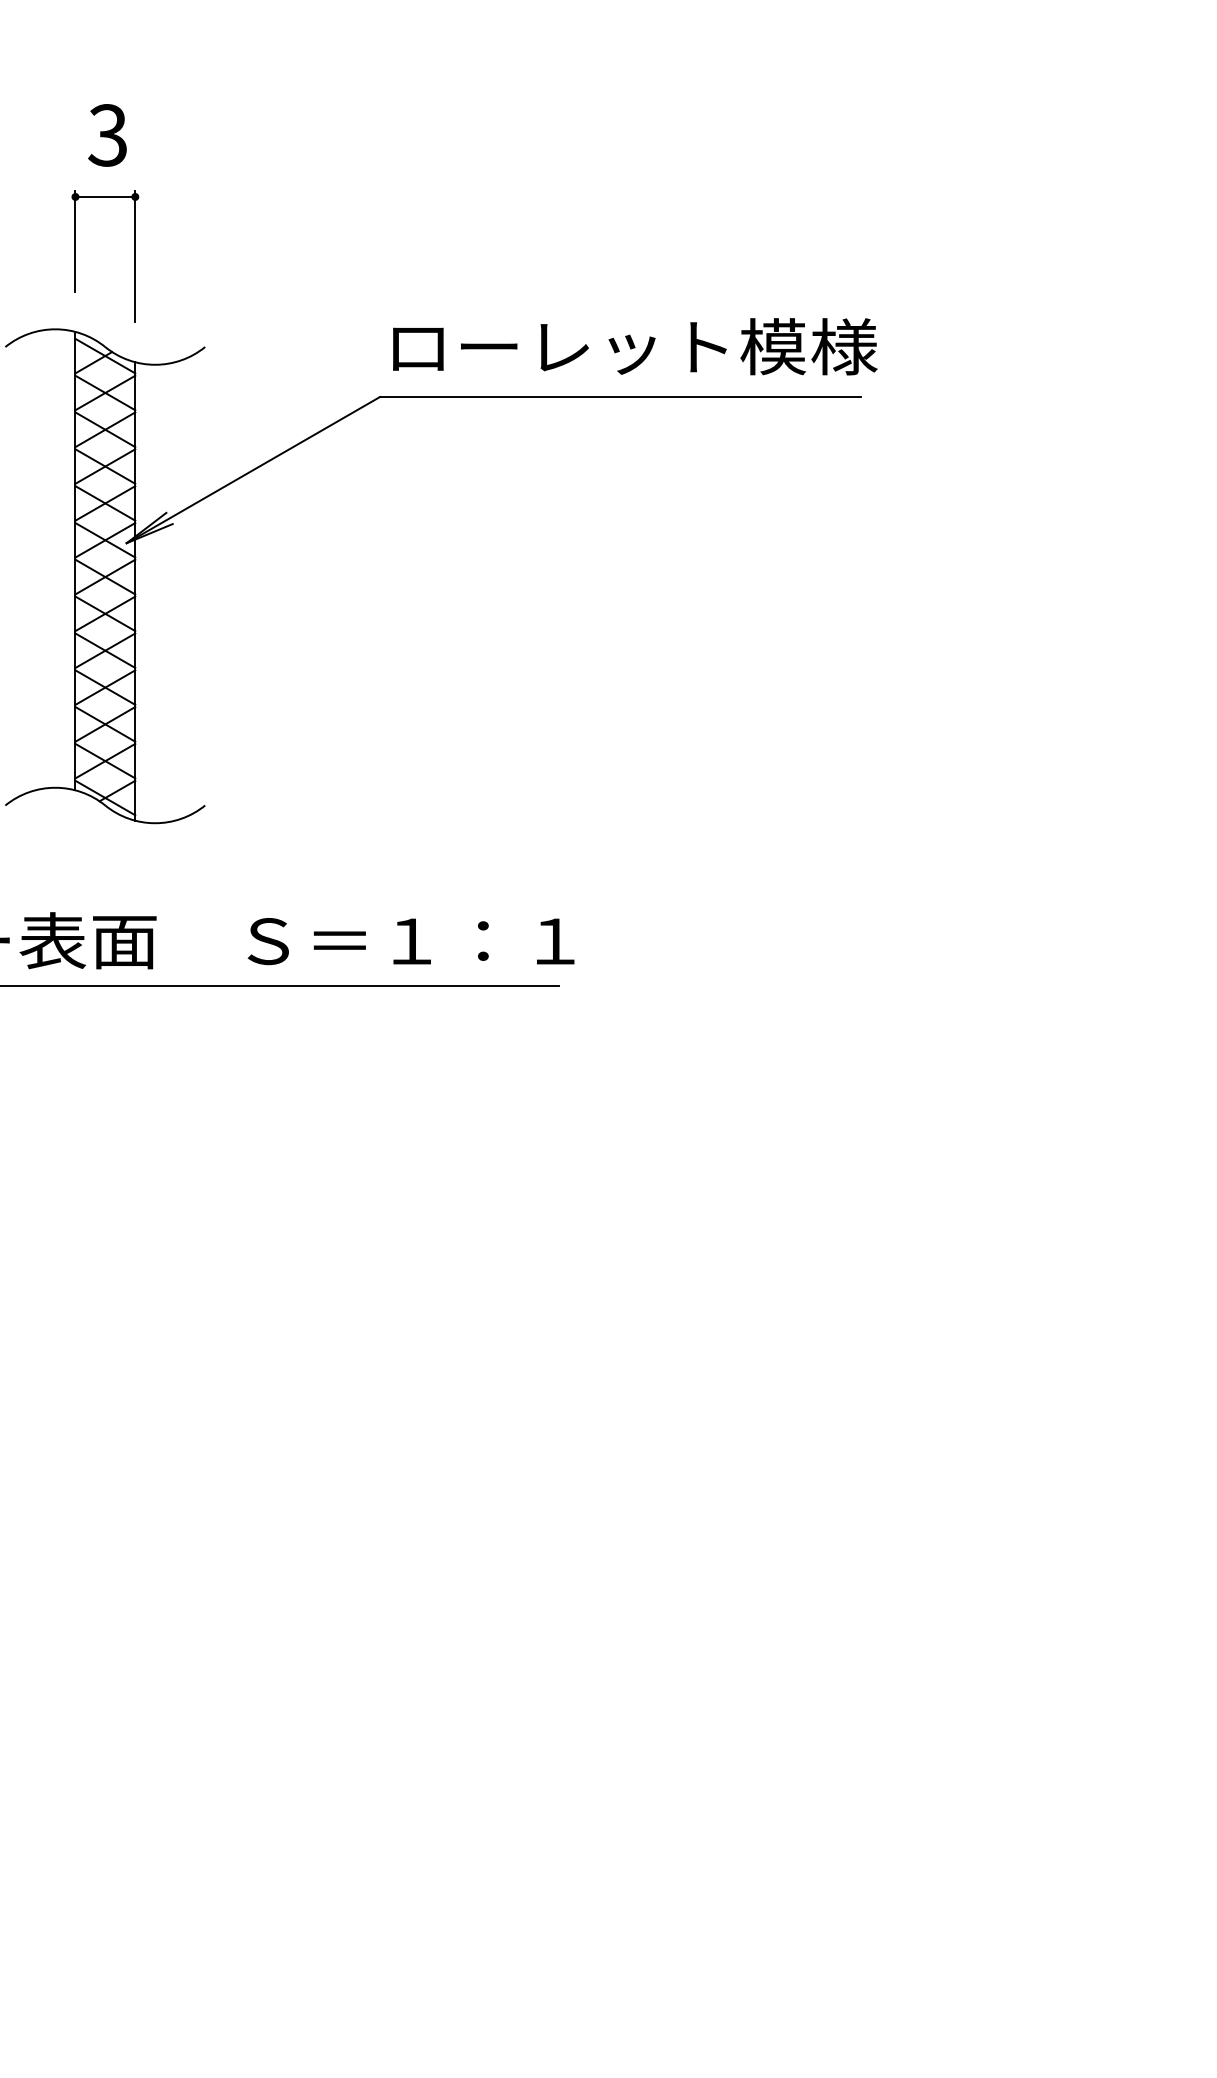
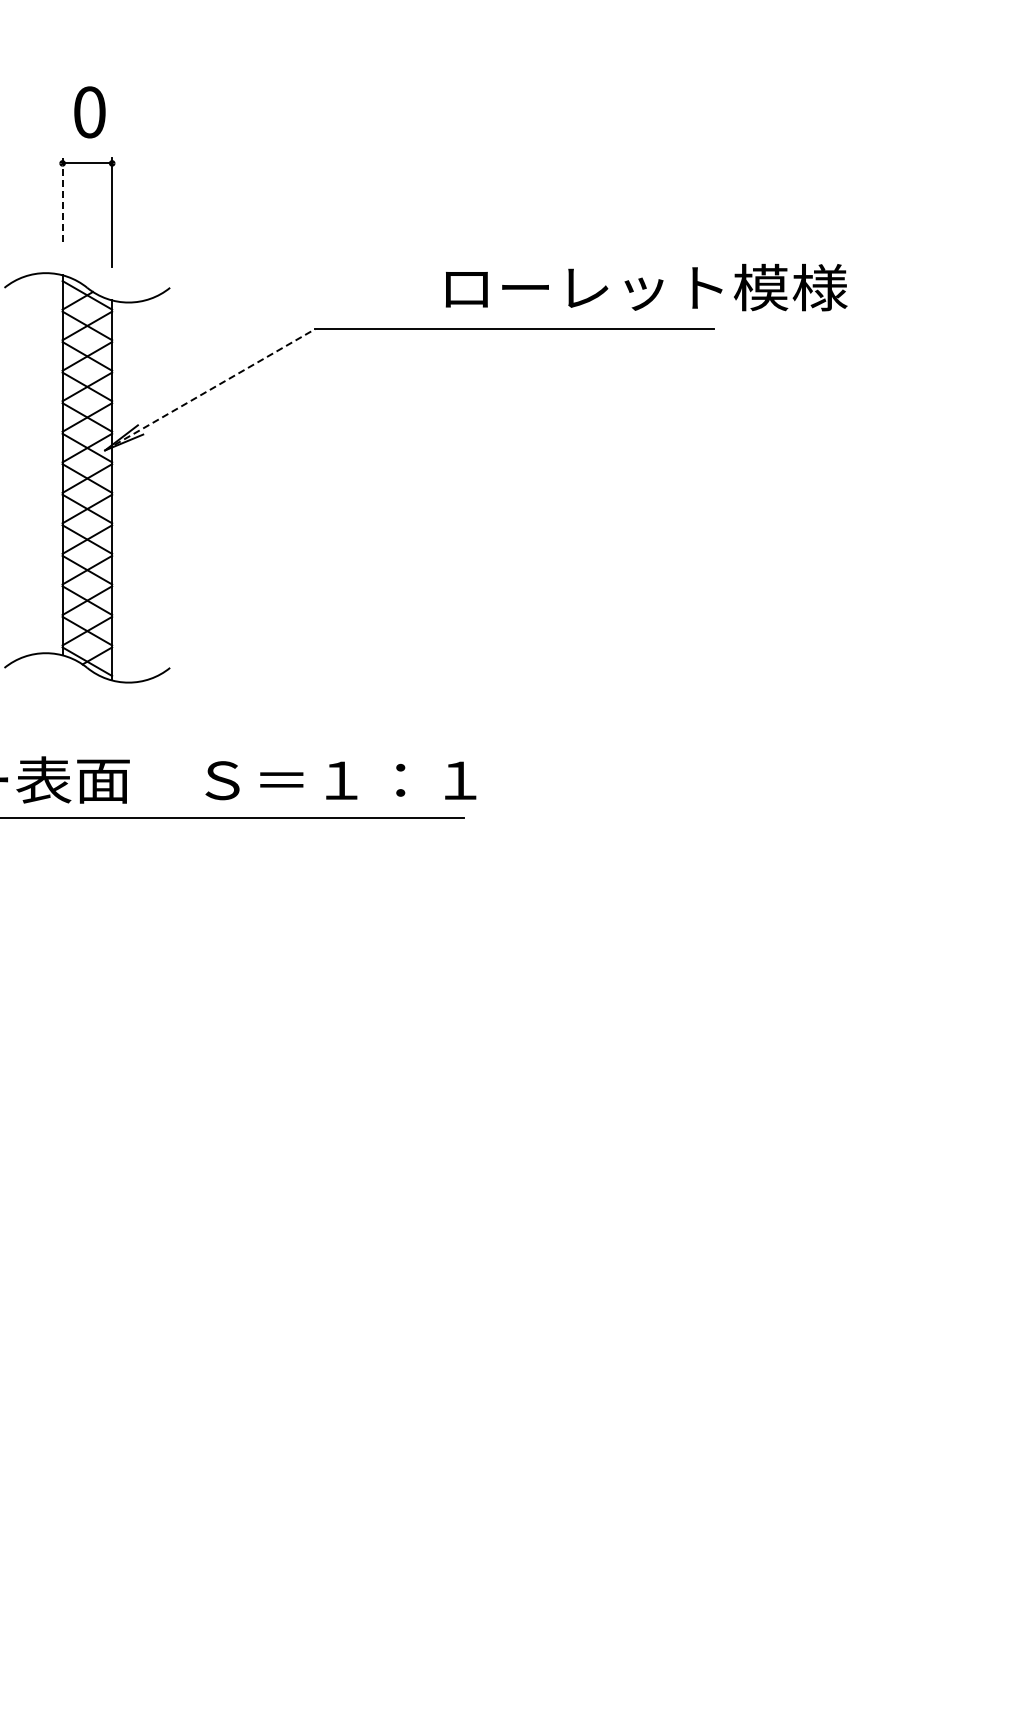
text: (107, 135) -> (89, 112), 3 -> 0
line: (75, 241) -> (62, 200), solid -> dashed
text: (635, 346) -> (646, 287), moved
line: (253, 469) -> (210, 389), solid -> dashed

